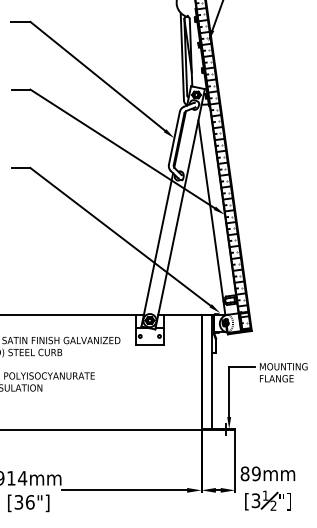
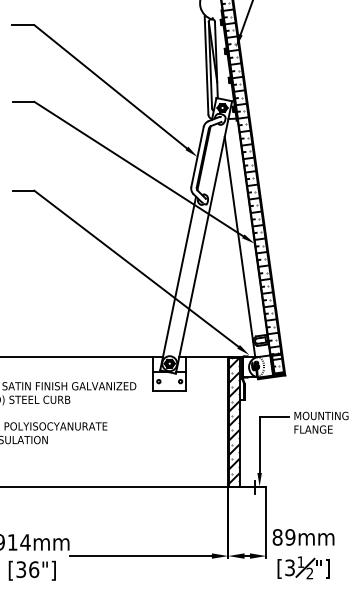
hatch: (206, 370) -> (233, 420), added

